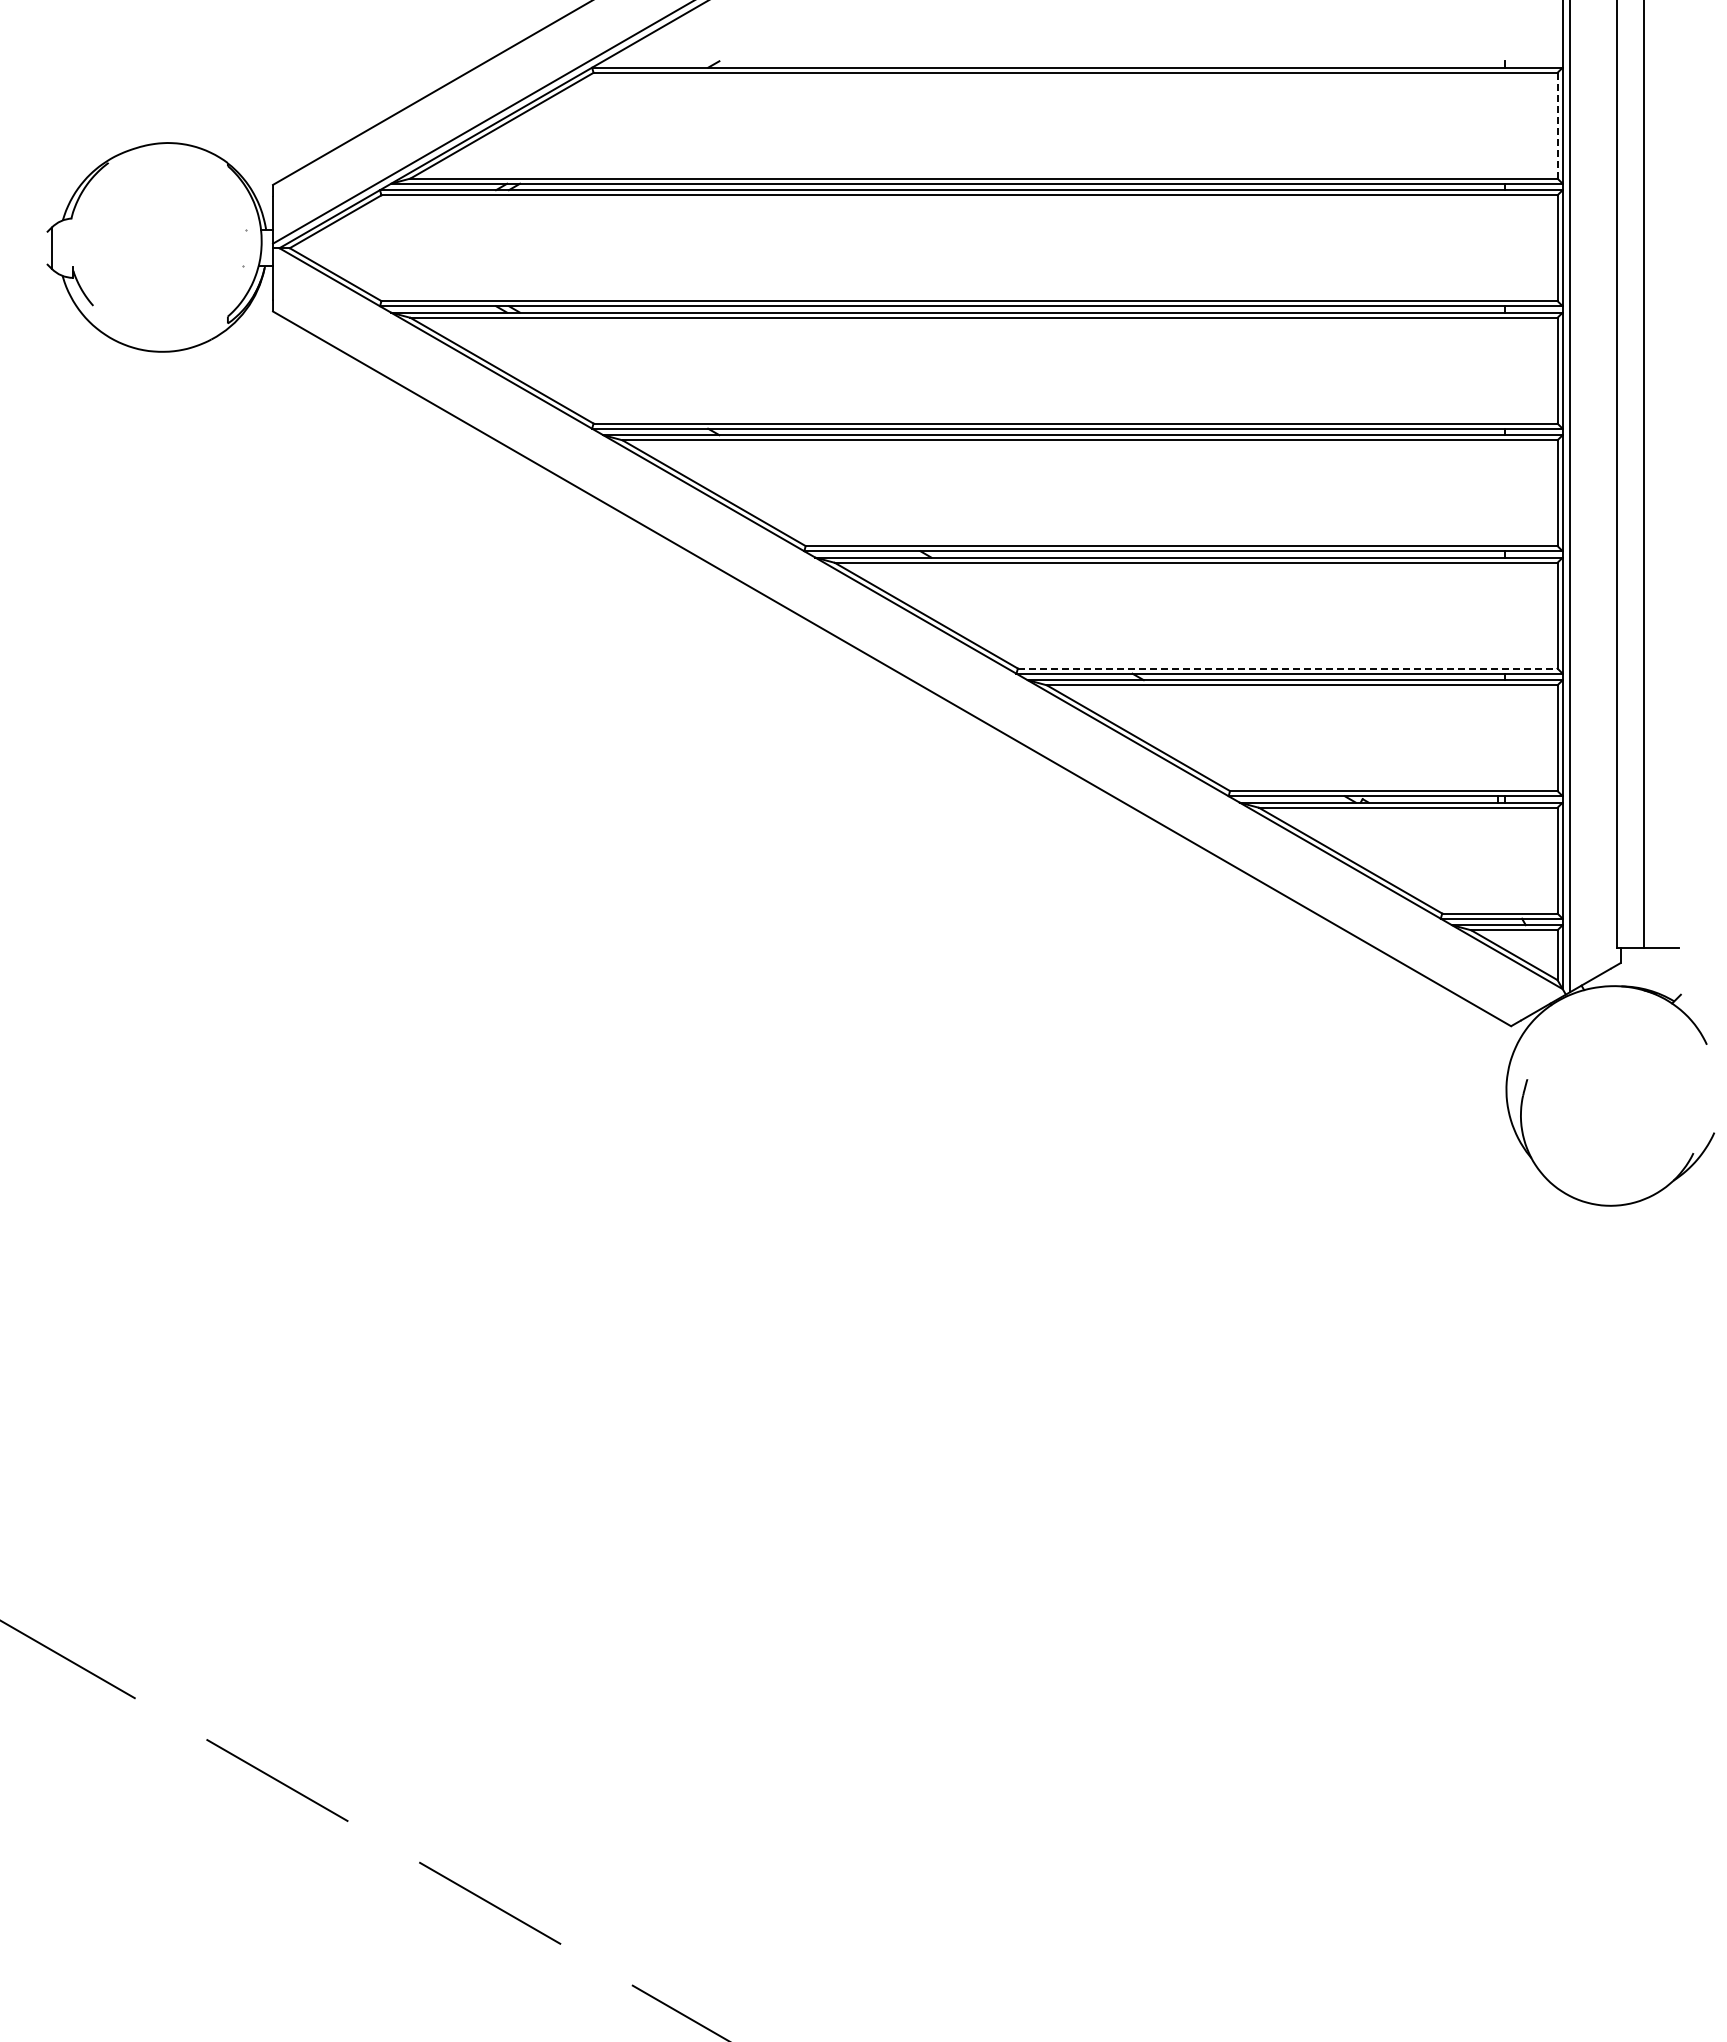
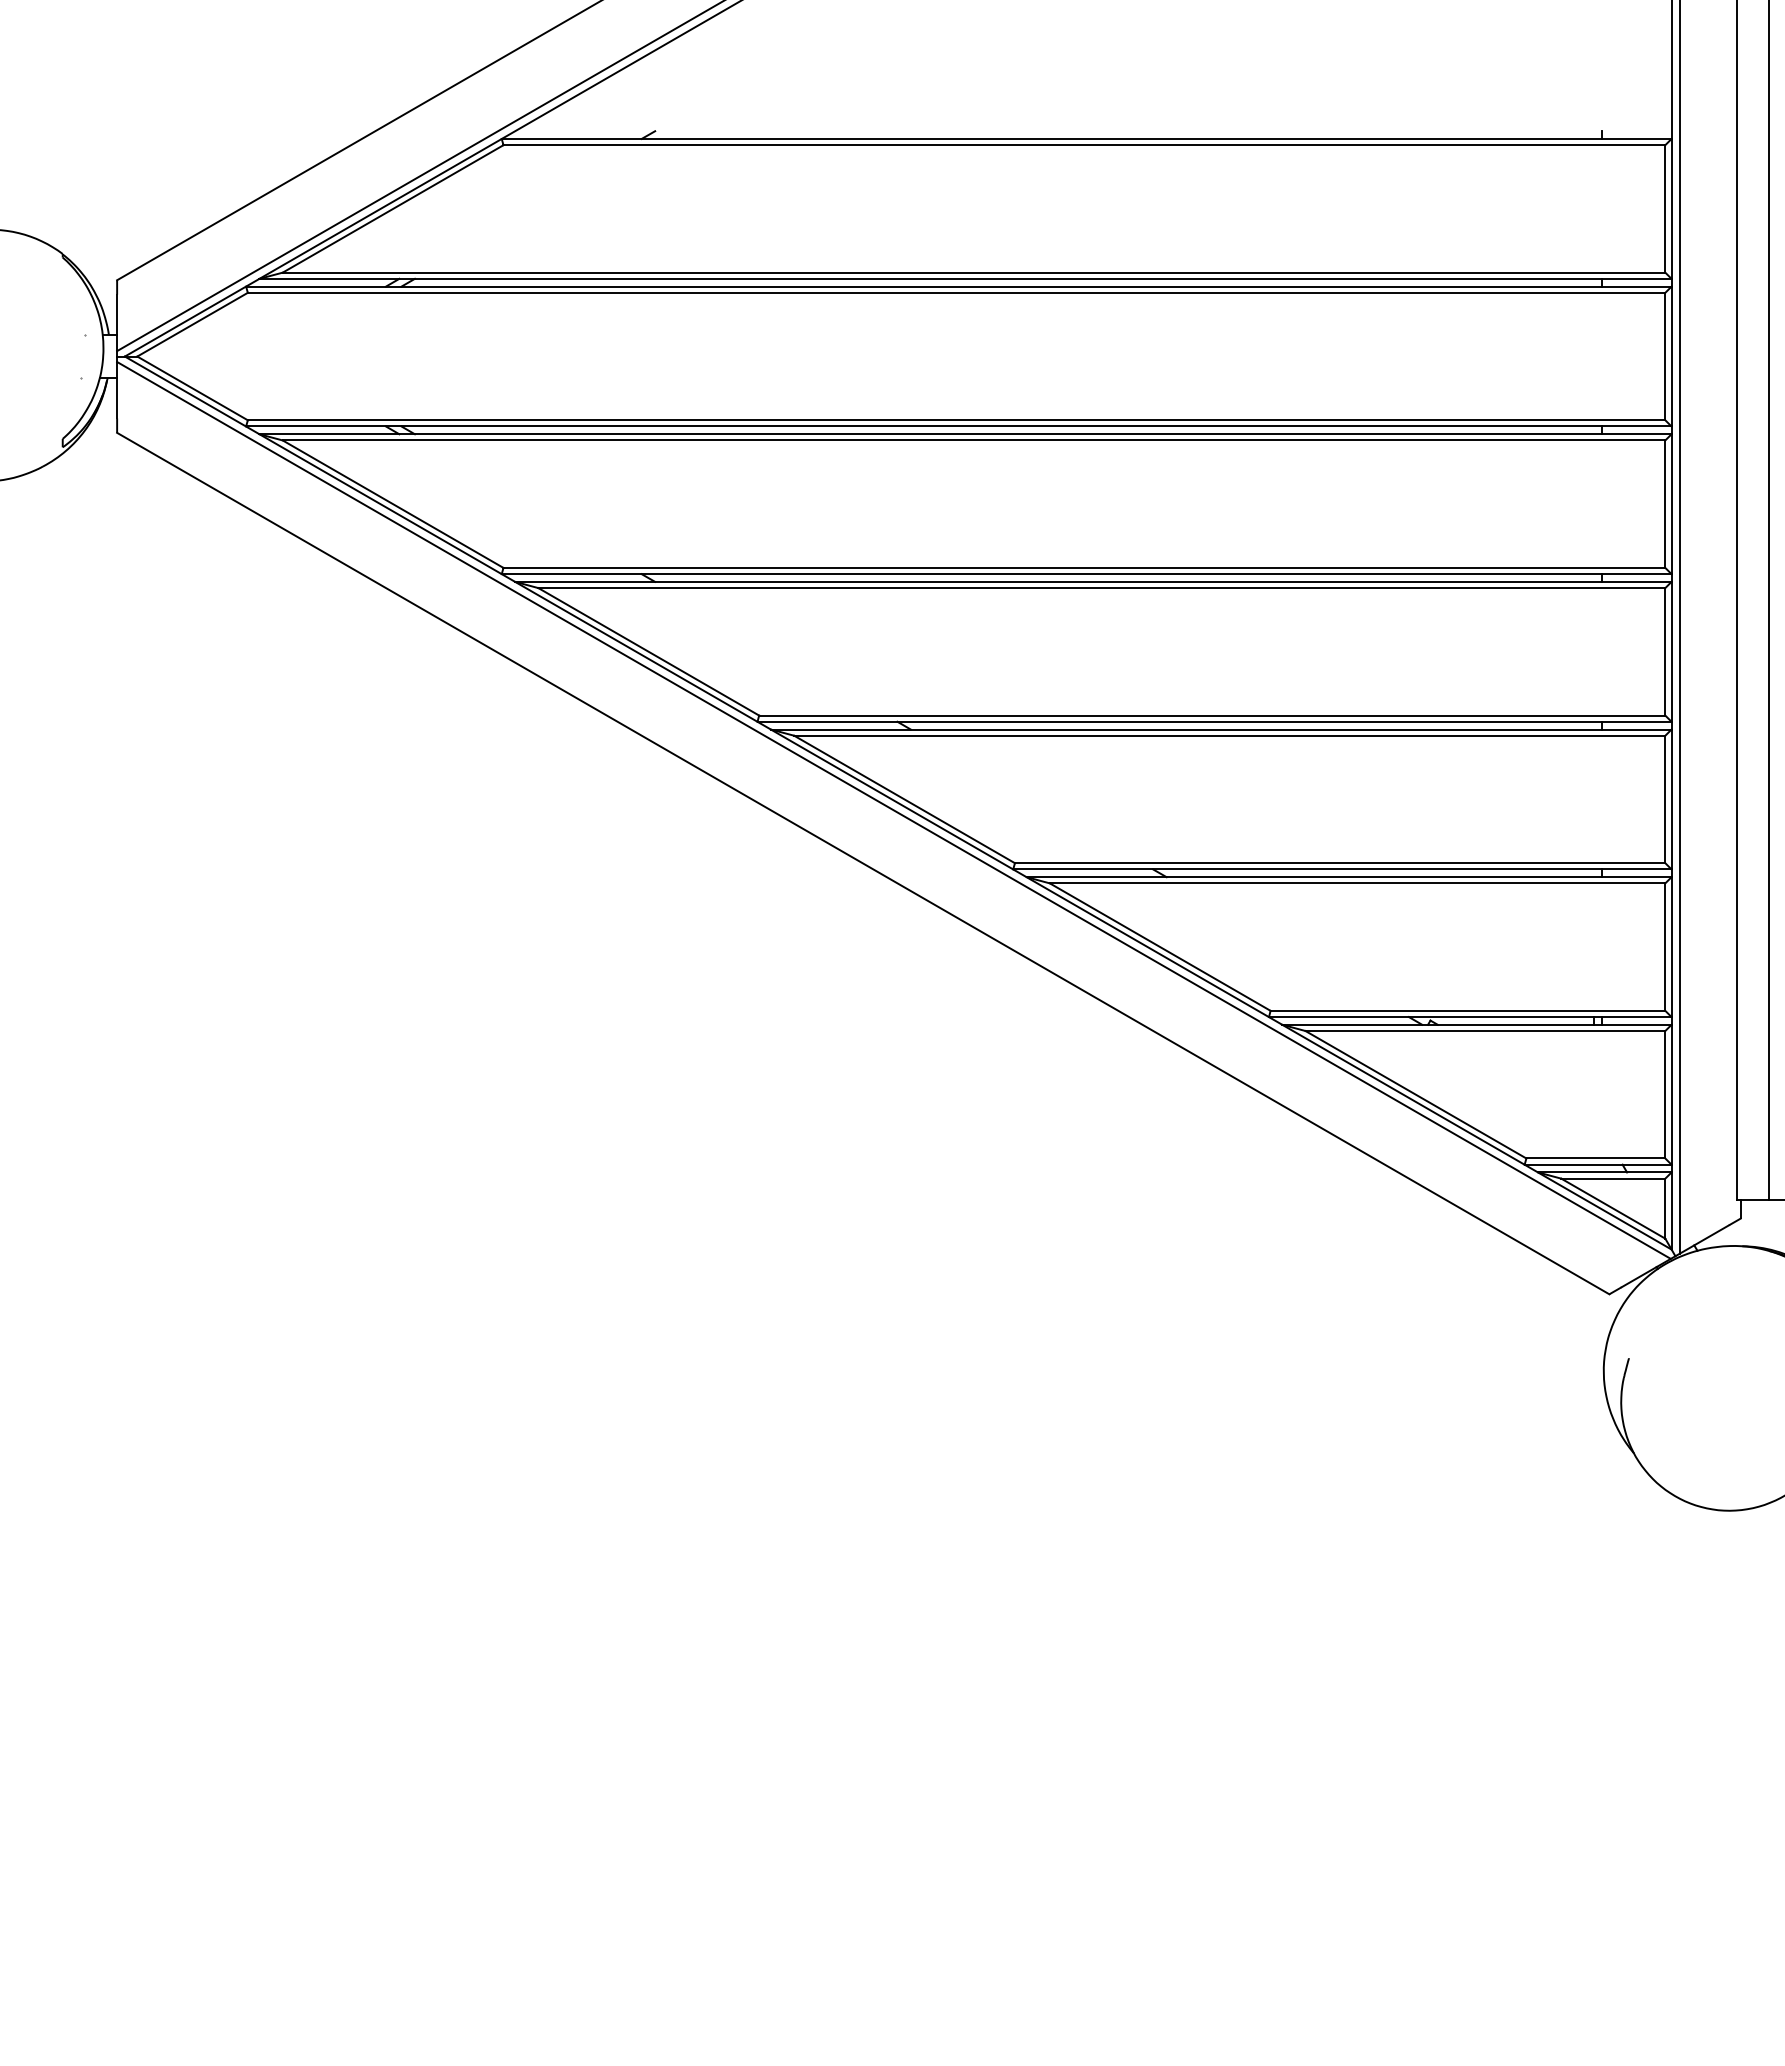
line: (1557, 125) -> (1665, 208), dashed -> solid
line: (917, 624) -> (893, 810), added
line: (1287, 668) -> (1339, 863), dashed -> solid

